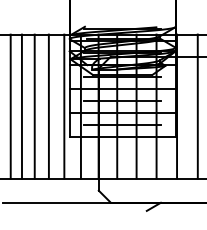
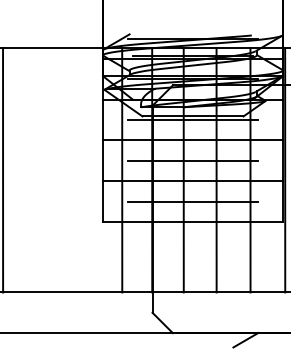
line: (21, 106) -> (21, 169), removed
line: (34, 106) -> (43, 169), removed
line: (48, 106) -> (67, 169), removed
line: (64, 106) -> (94, 169), removed

